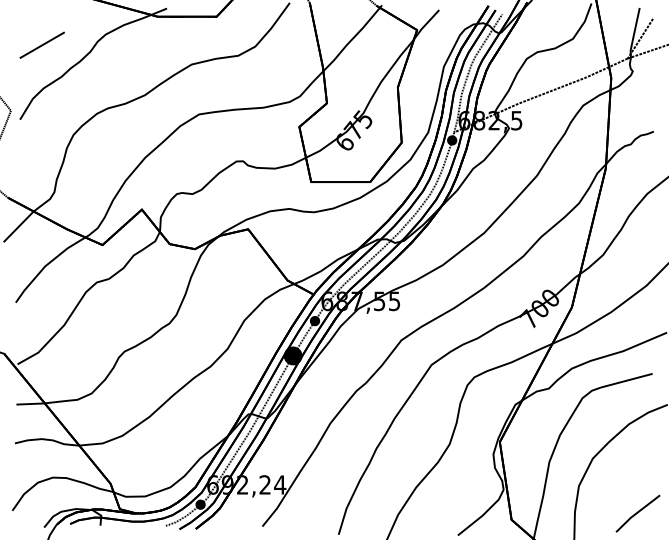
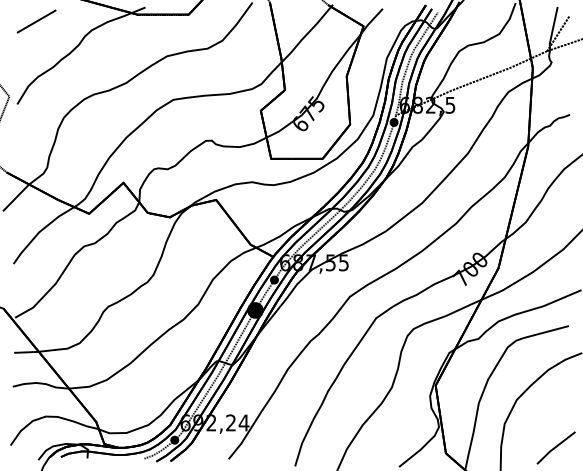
line: (42, 45) -> (36, 21), moved

